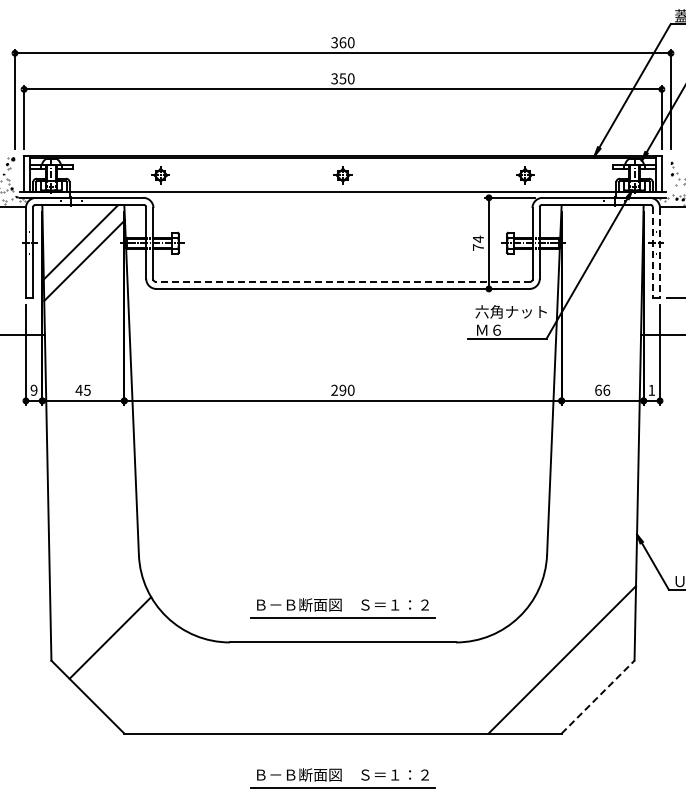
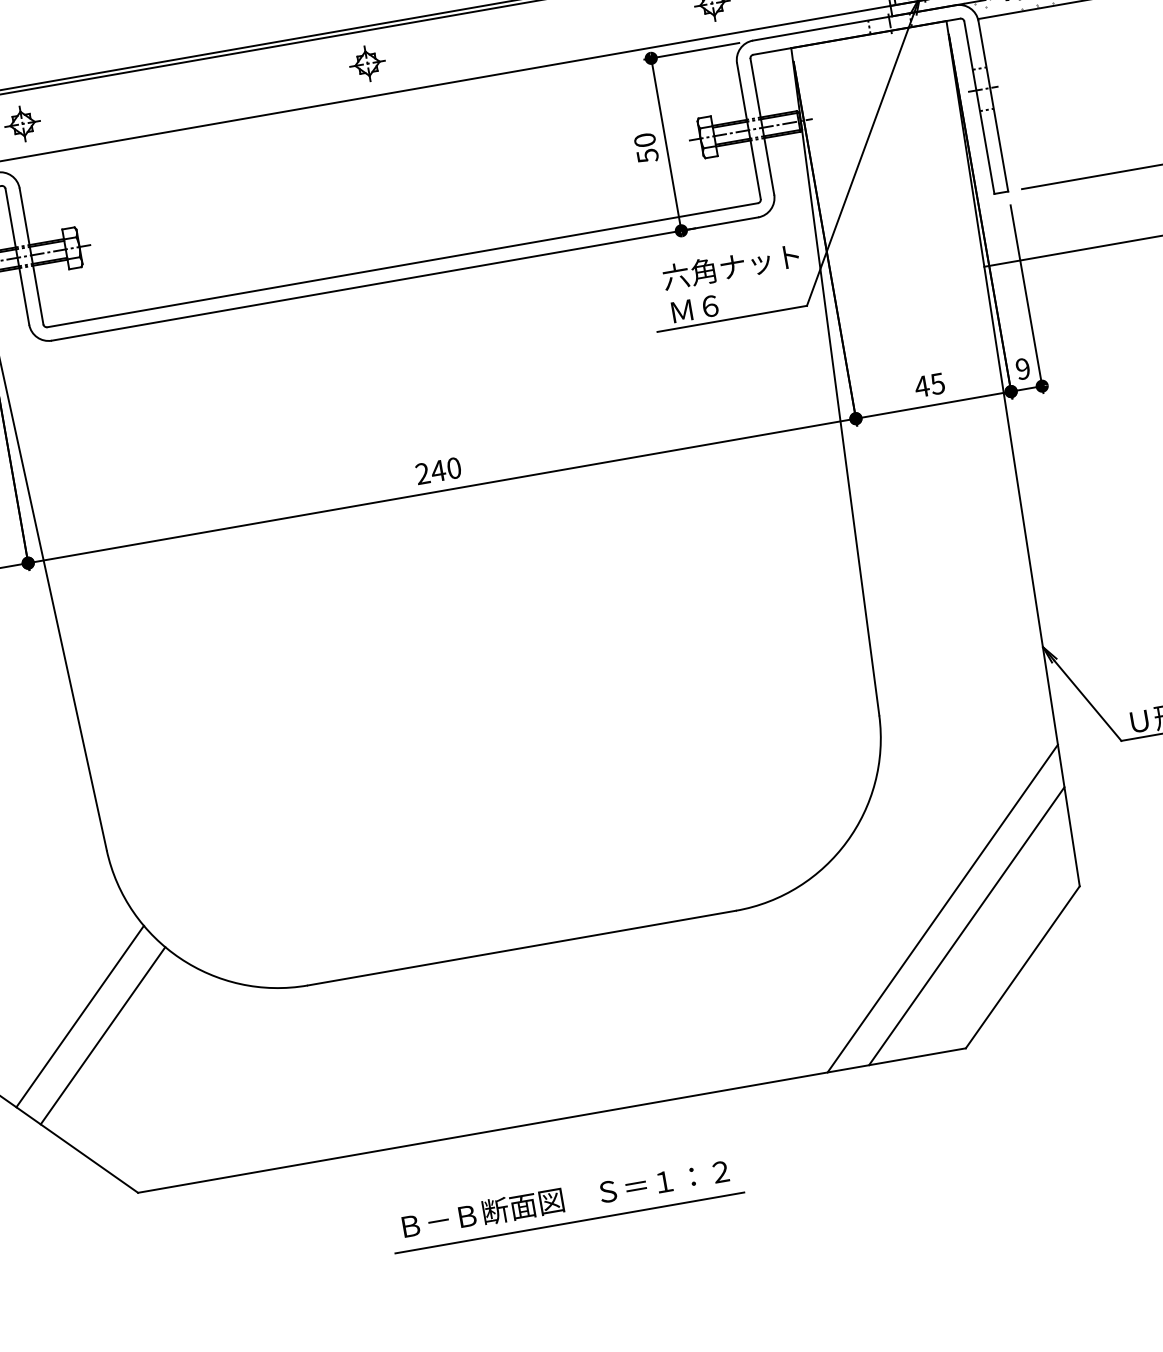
text: (477, 242) -> (644, 146), 74 -> 50
line: (652, 252) -> (978, 107), dashed -> solid
line: (660, 253) -> (994, 107), dashed -> solid
line: (342, 281) -> (401, 265), dashed -> solid
text: (342, 389) -> (437, 469), 290 -> 240
text: (602, 389) -> (929, 383), 66 -> 45
text: (651, 389) -> (1022, 367), 1 -> 9
part: (342, 608) -> (509, 884), removed
line: (120, 649) -> (103, 1034), added
line: (572, 670) -> (965, 925), added
line: (598, 697) -> (1023, 967), dashed -> solid

